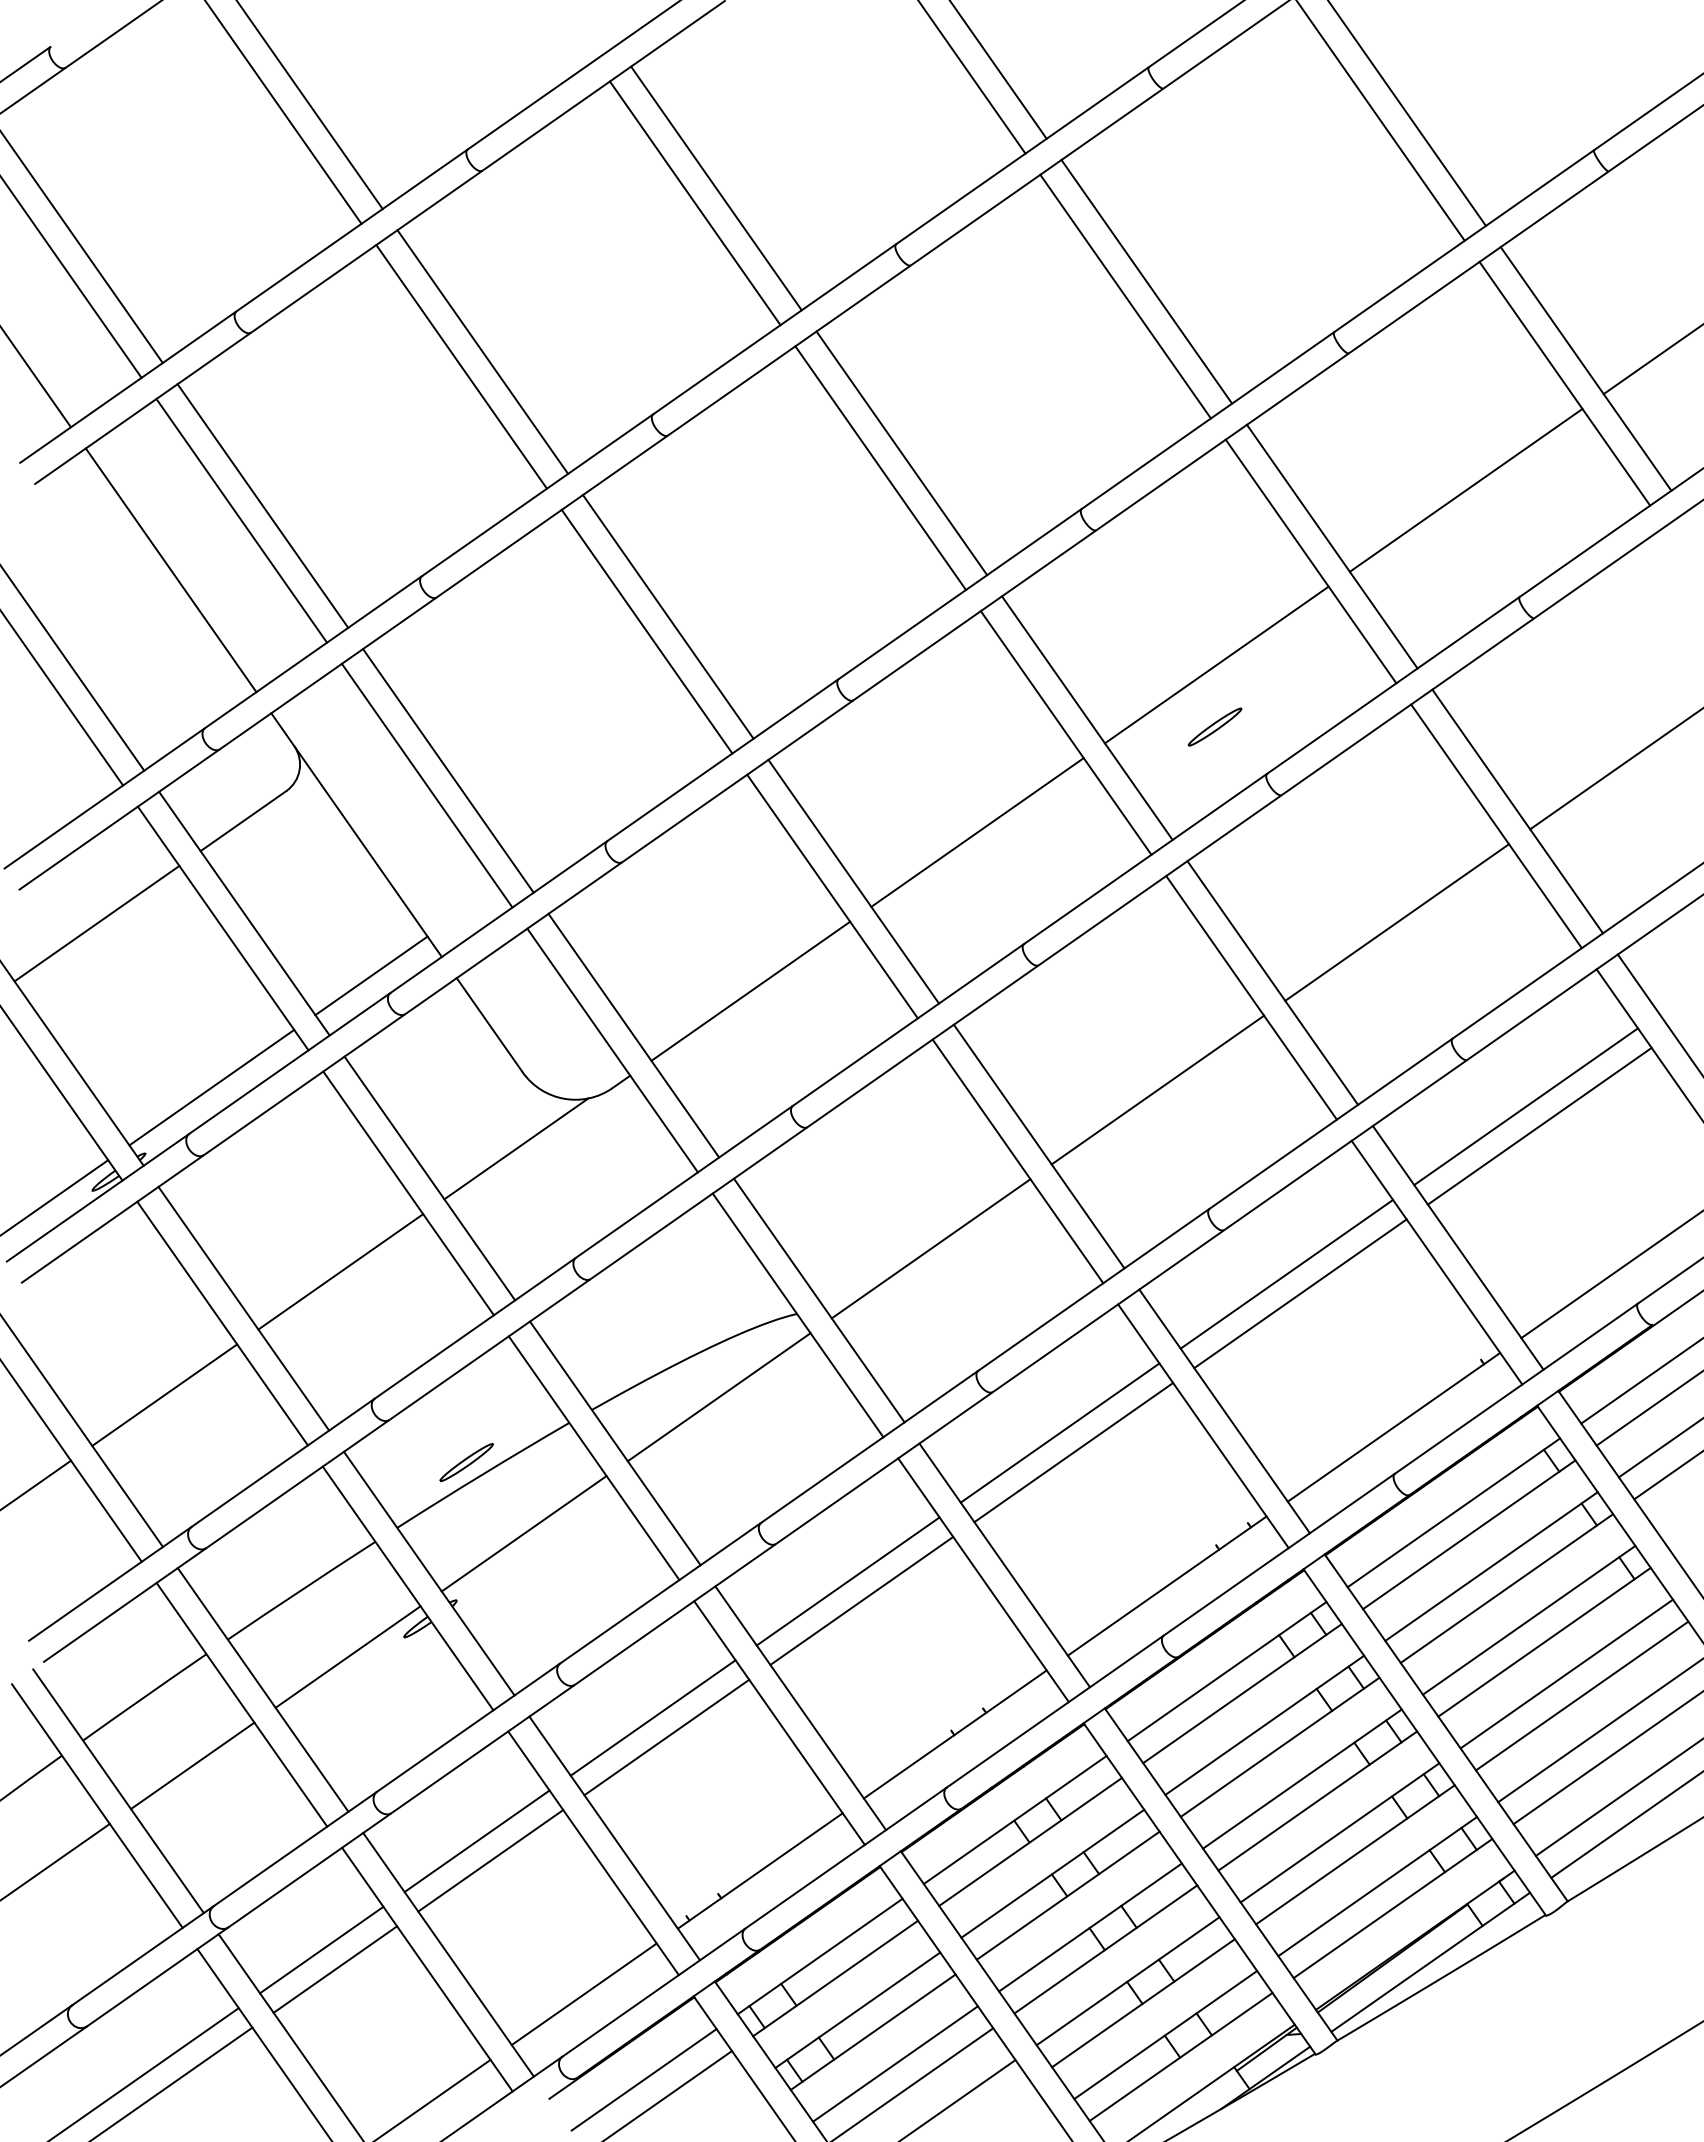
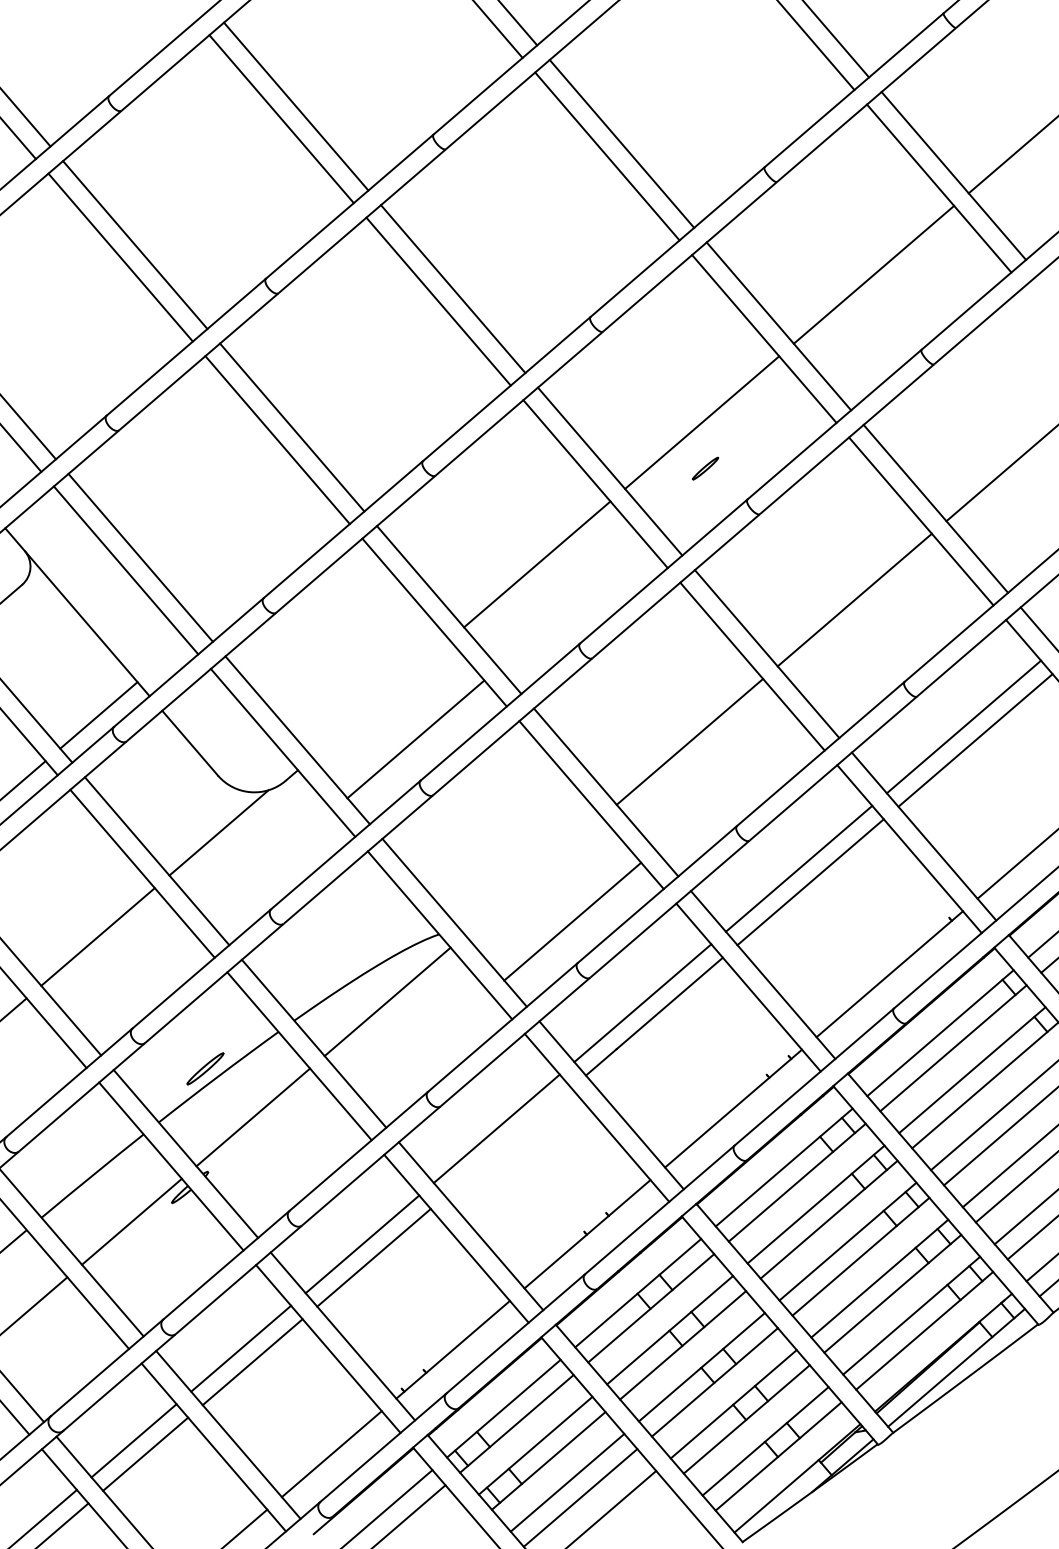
part: (1214, 726) -> (705, 468), size x0.7
line: (750, 990) -> (415, 738), moved
line: (930, 1248) -> (572, 921), moved
line: (861, 1600) -> (508, 1141), removed

